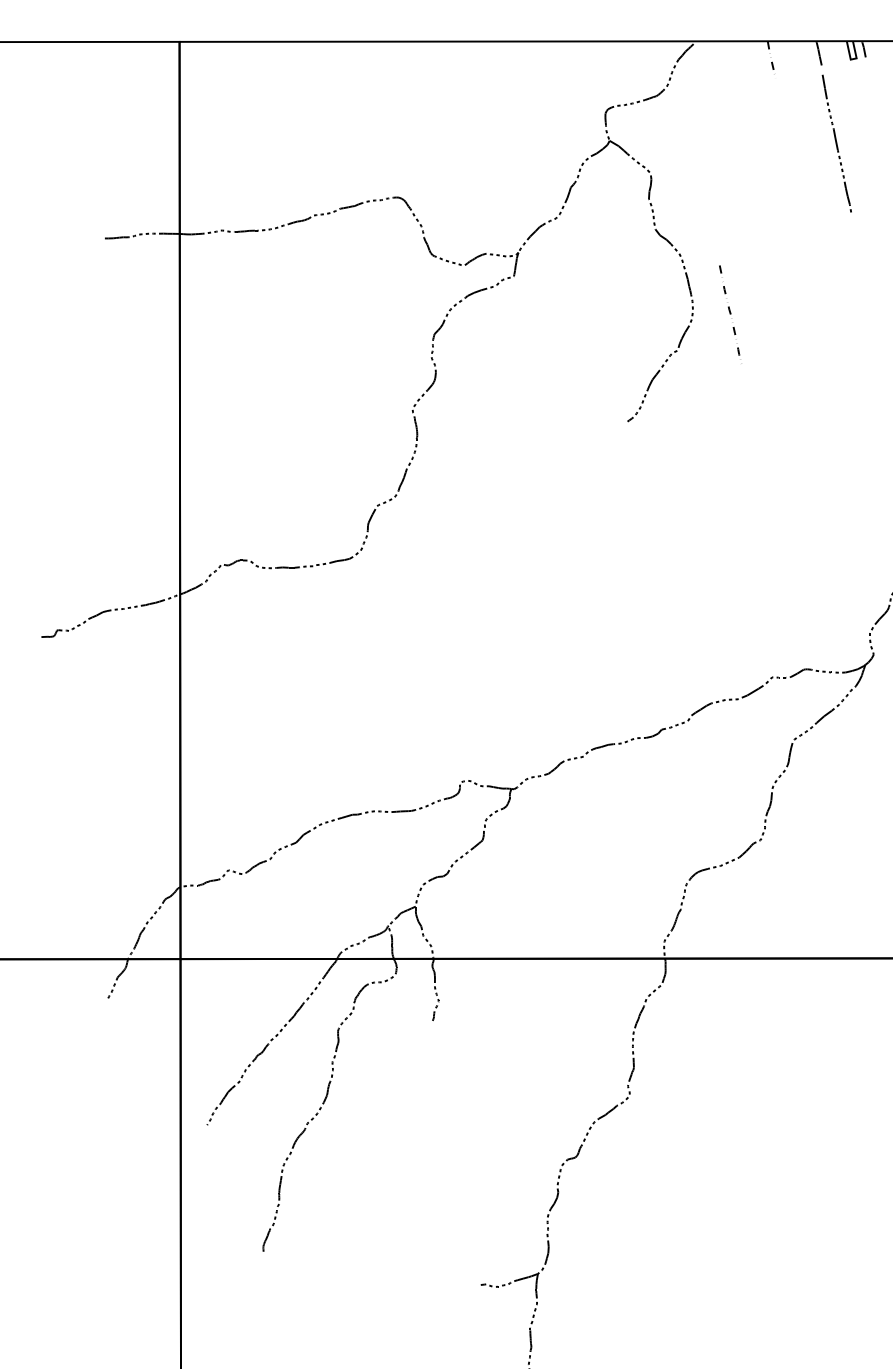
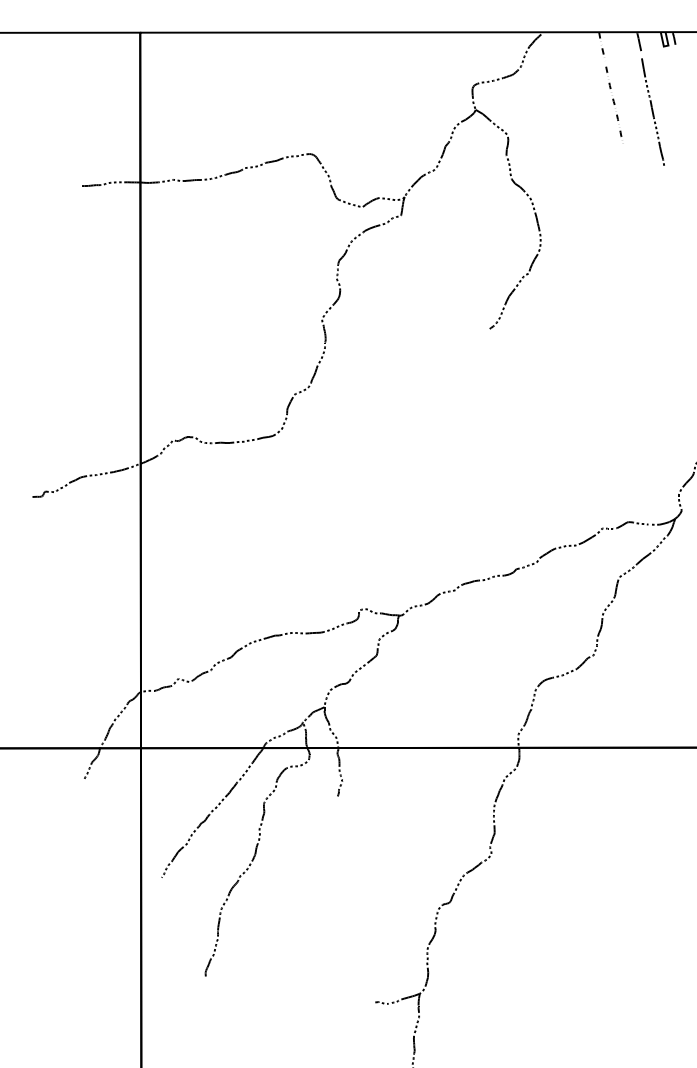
curve: (730, 314) -> (614, 104), moved

